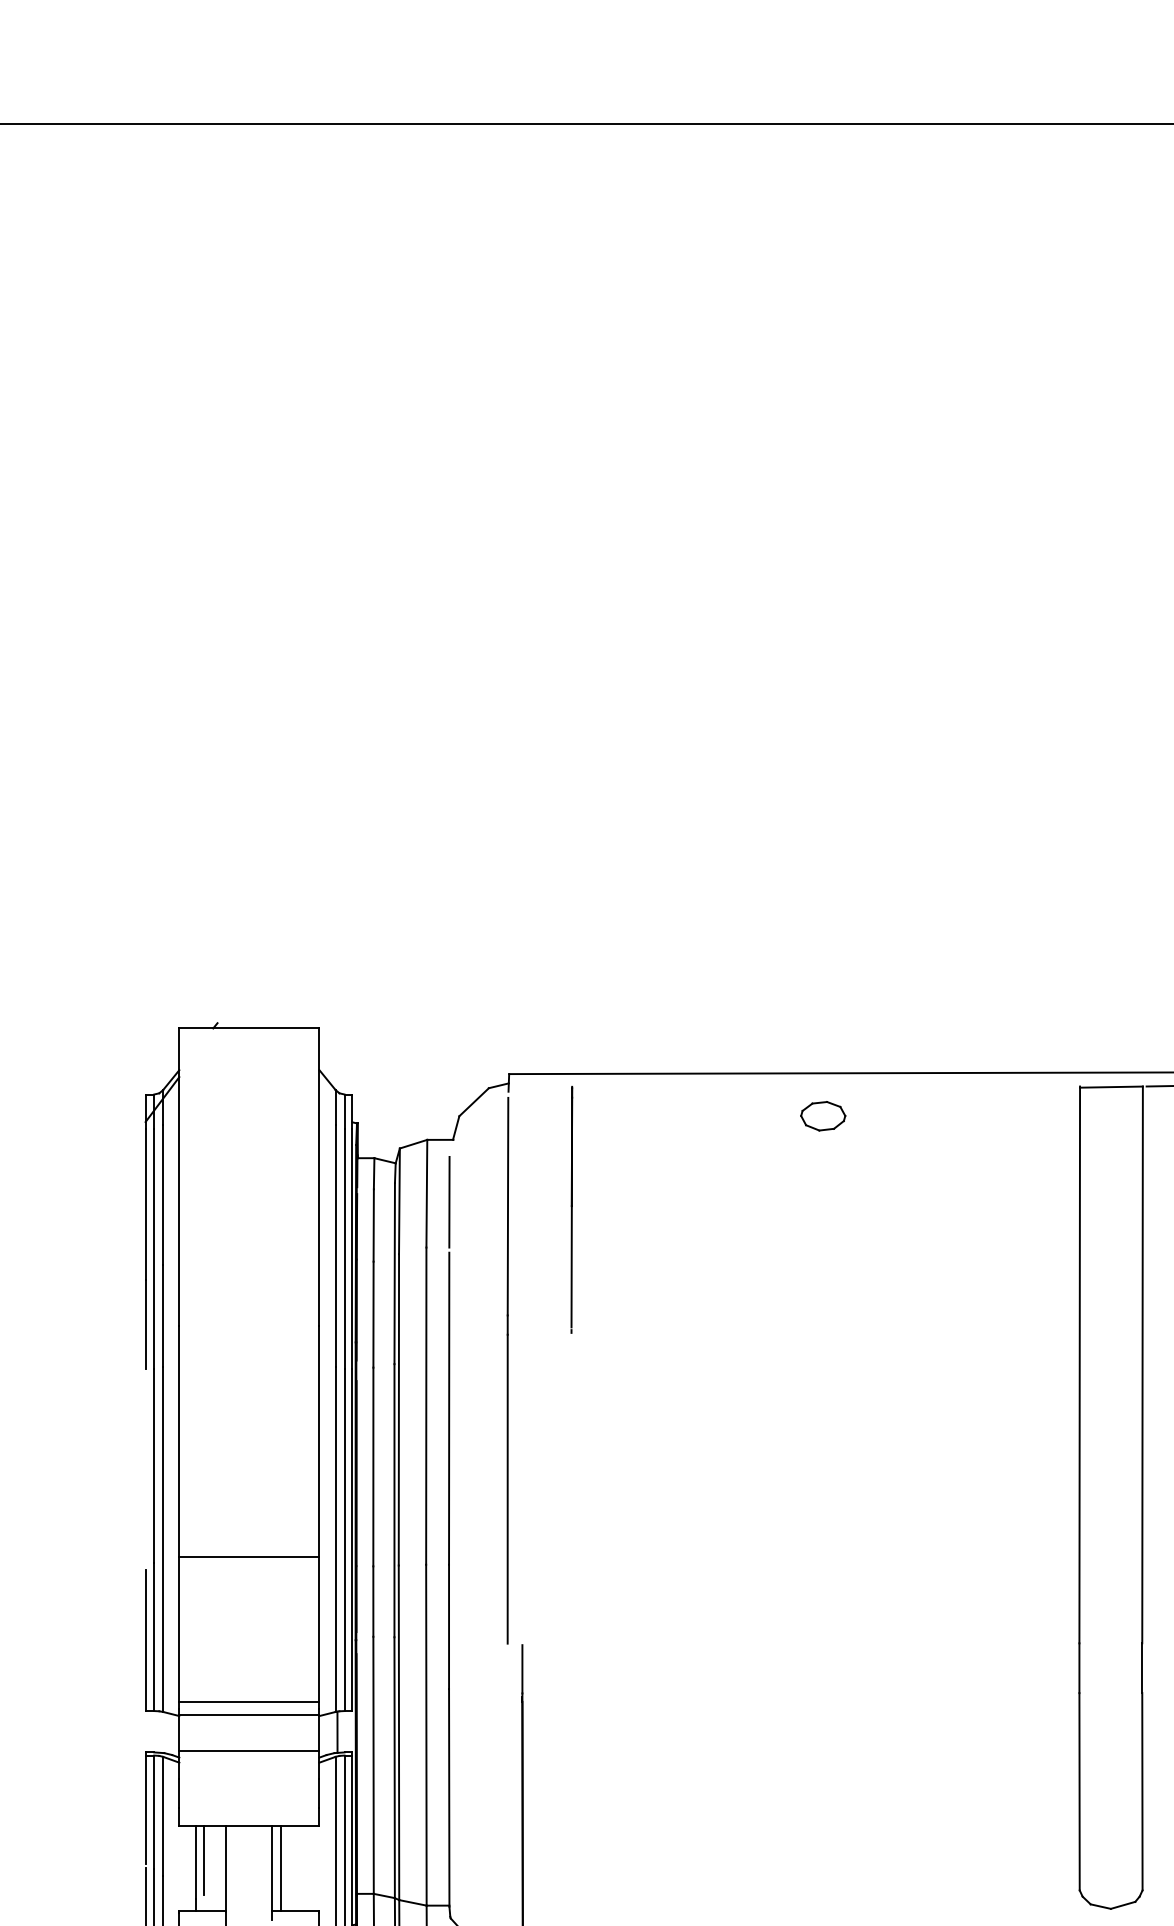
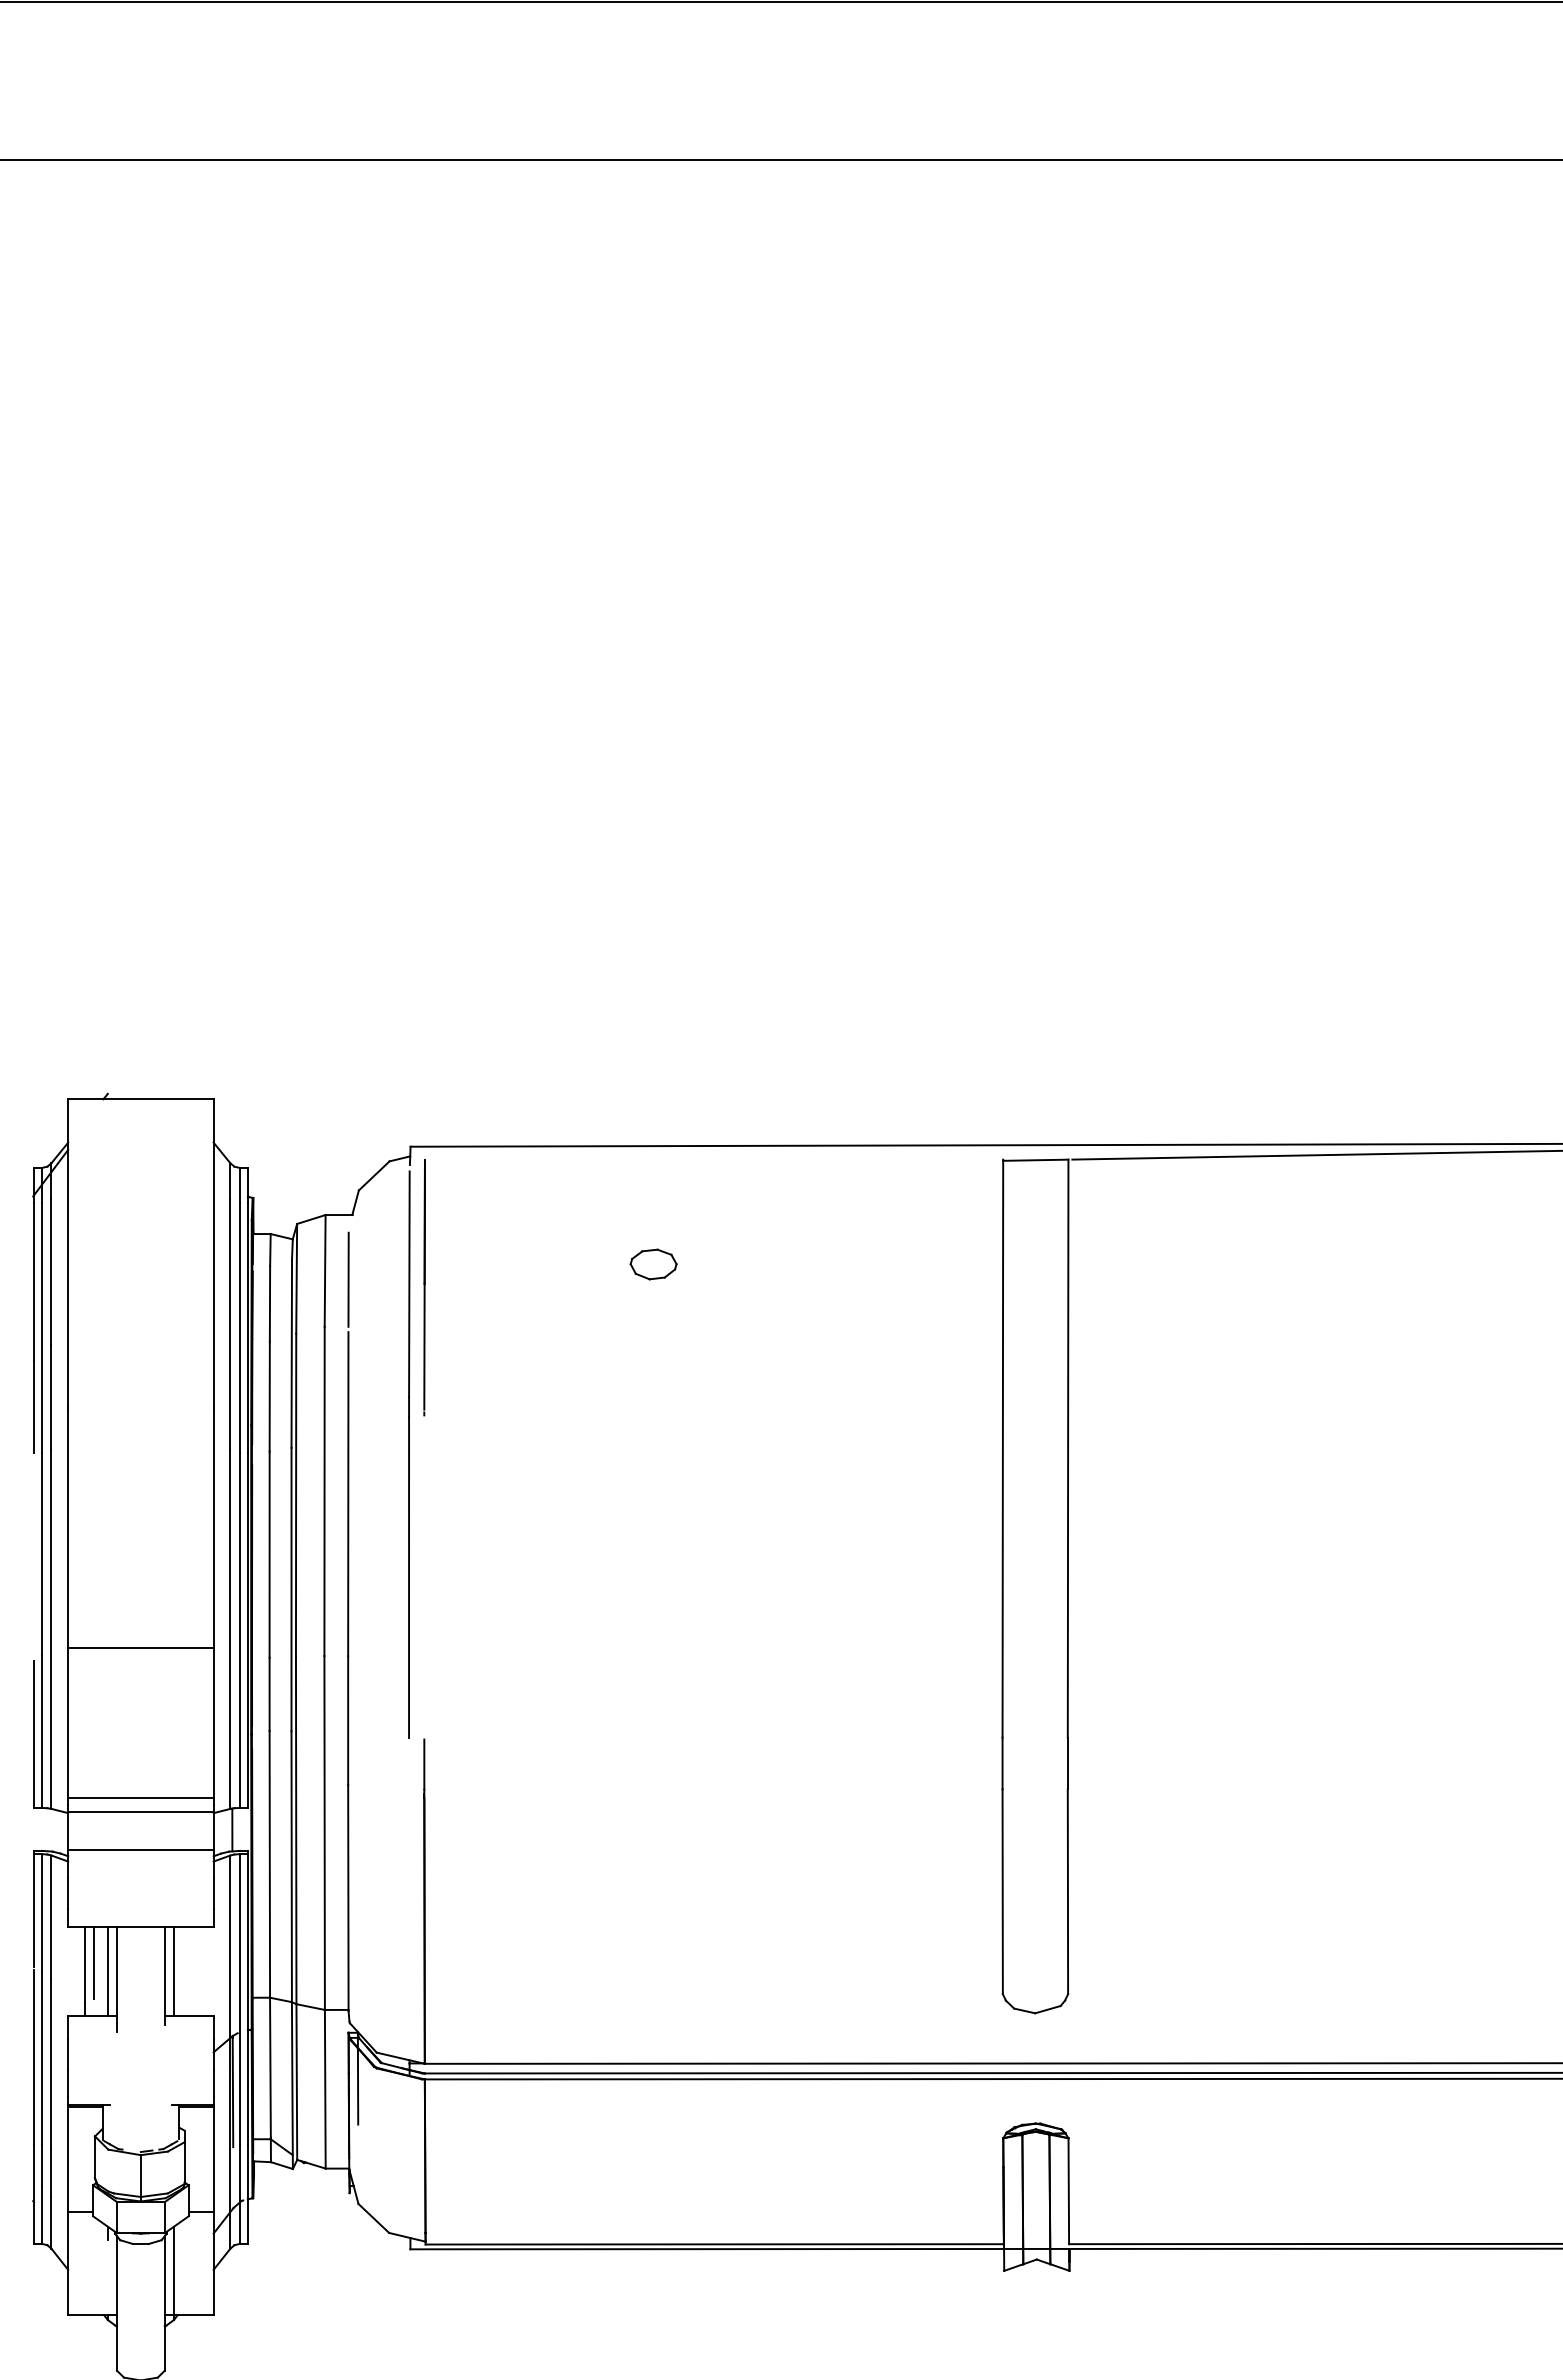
part: (823, 1116) -> (653, 1264), moved
line: (571, 1209) -> (424, 1287), moved
line: (217, 1868) -> (107, 1971), added

